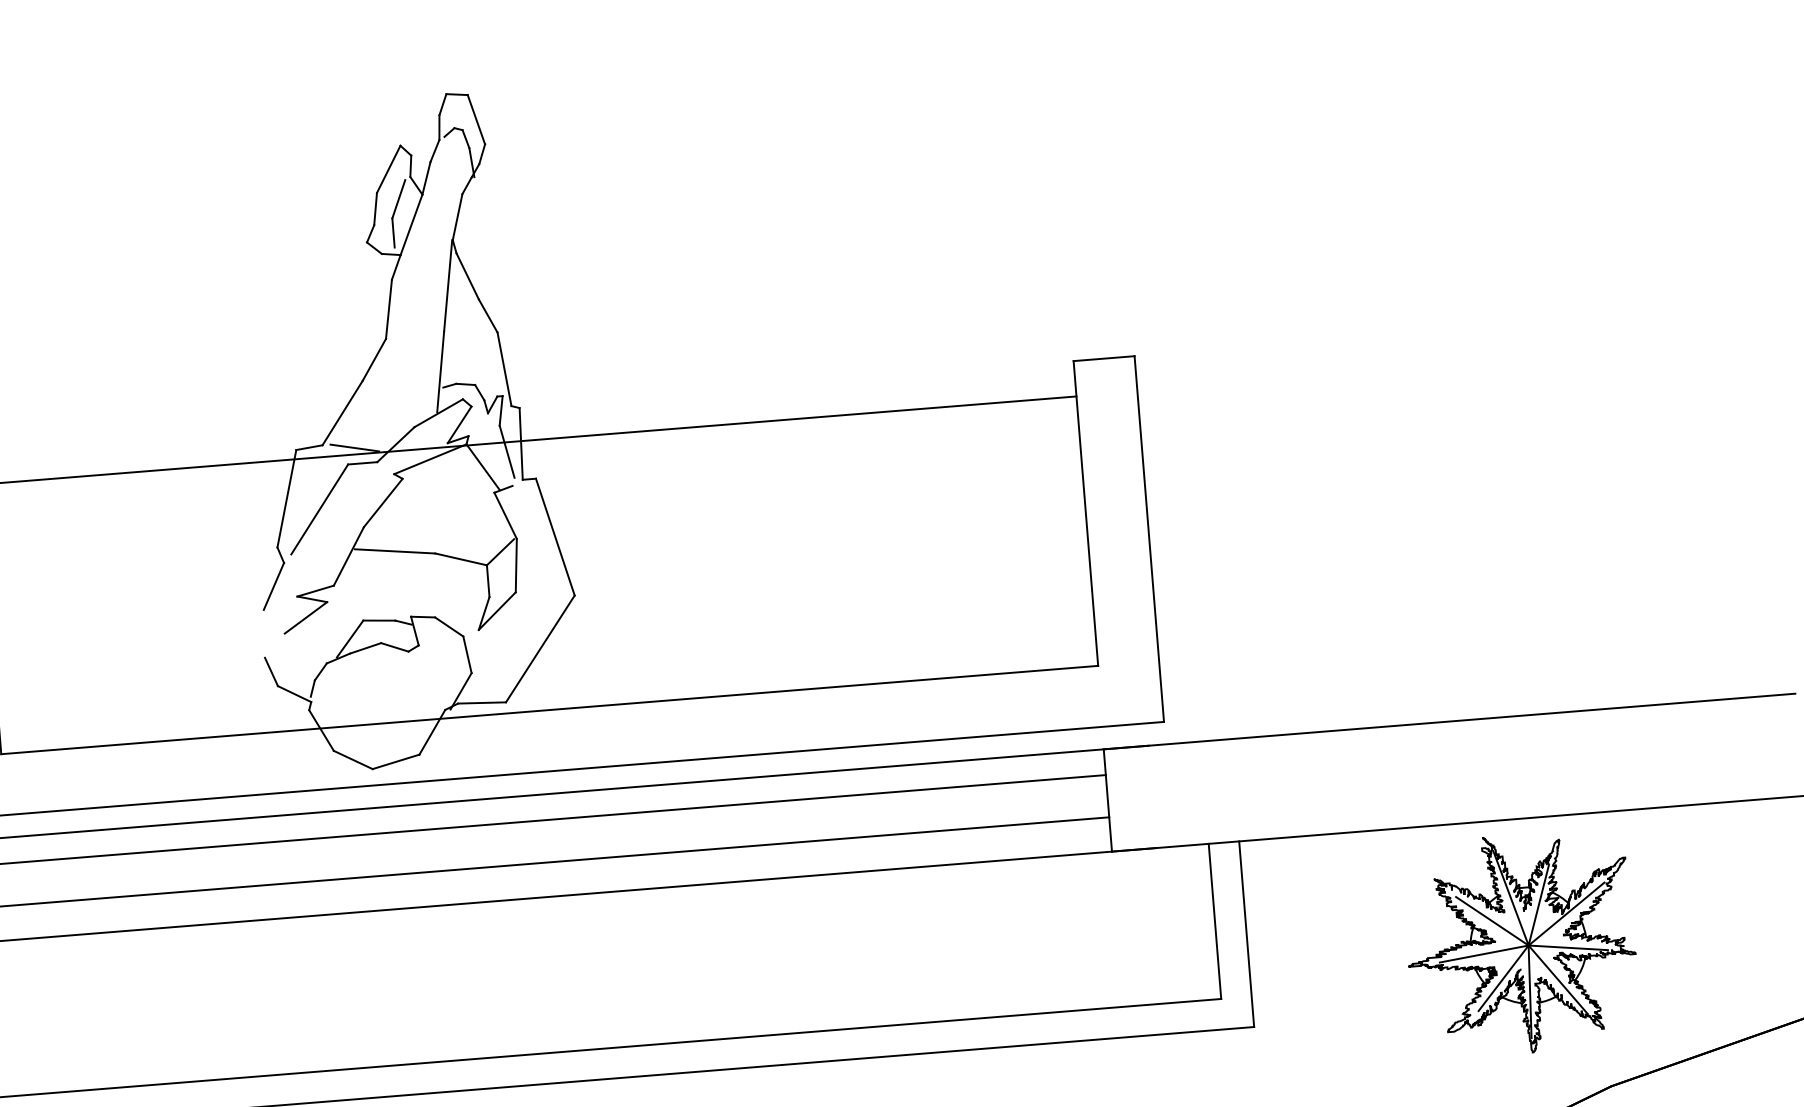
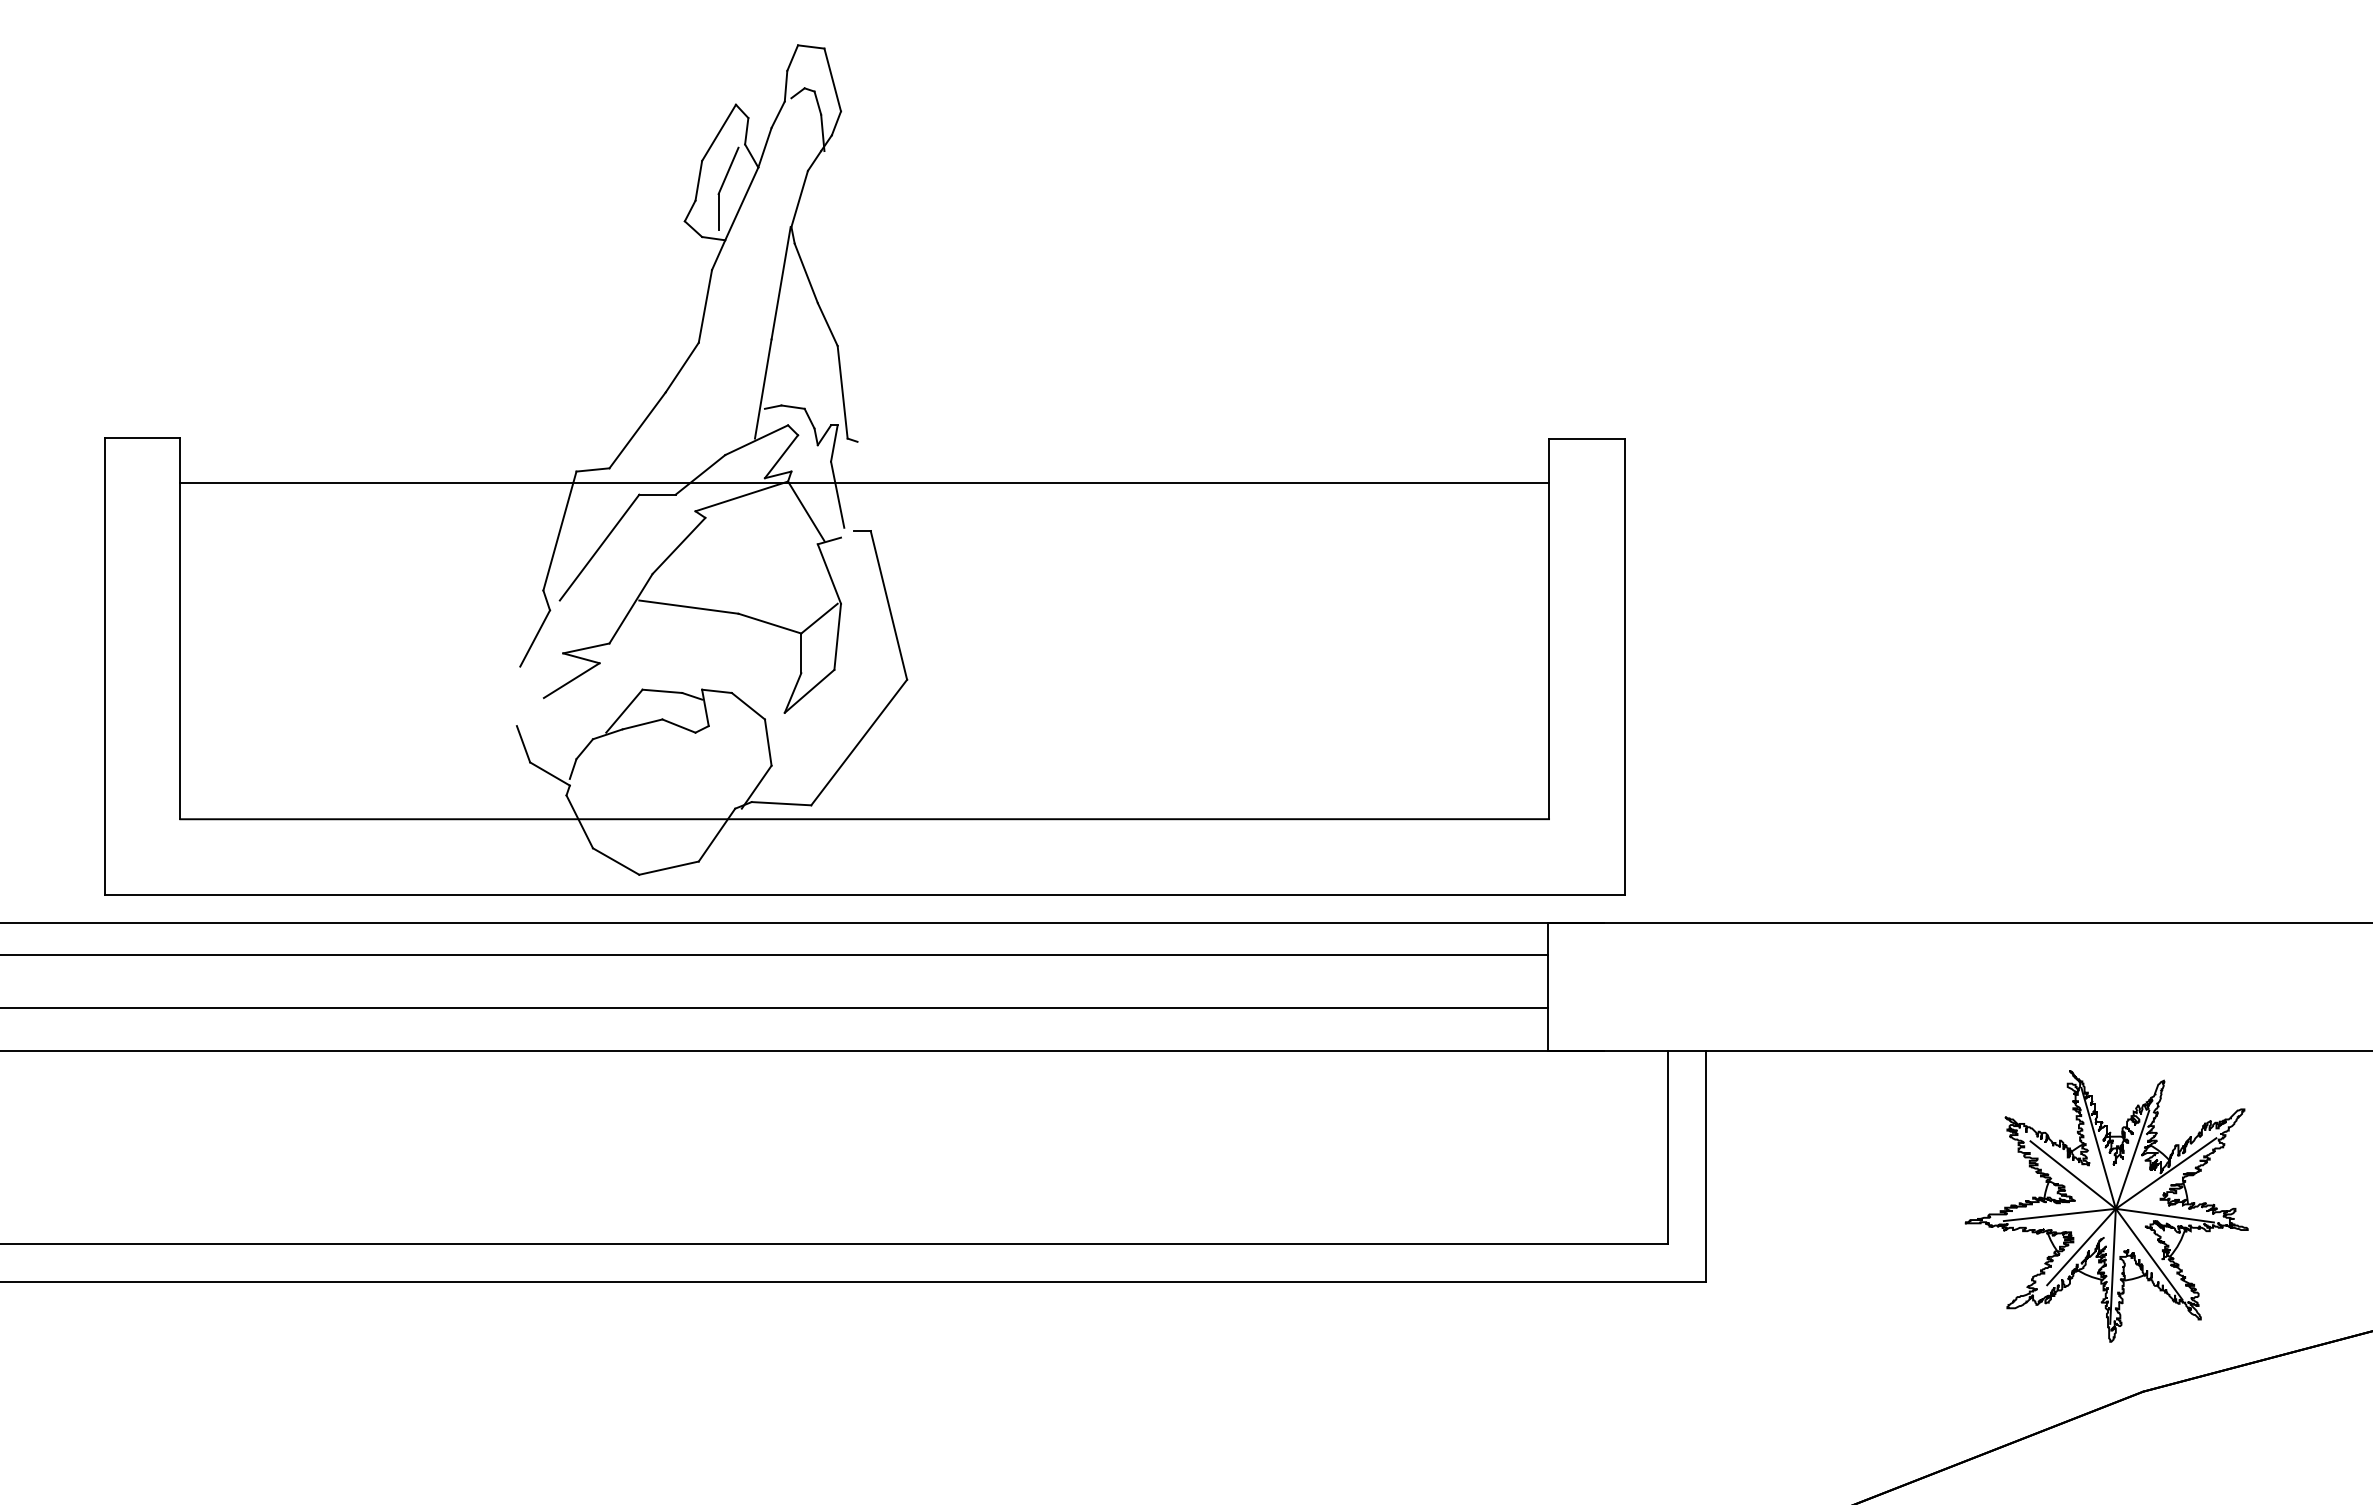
line: (520, 443) -> (855, 486), removed
line: (354, 447) -> (648, 474), removed
part: (1520, 944) -> (2106, 1206), moved

